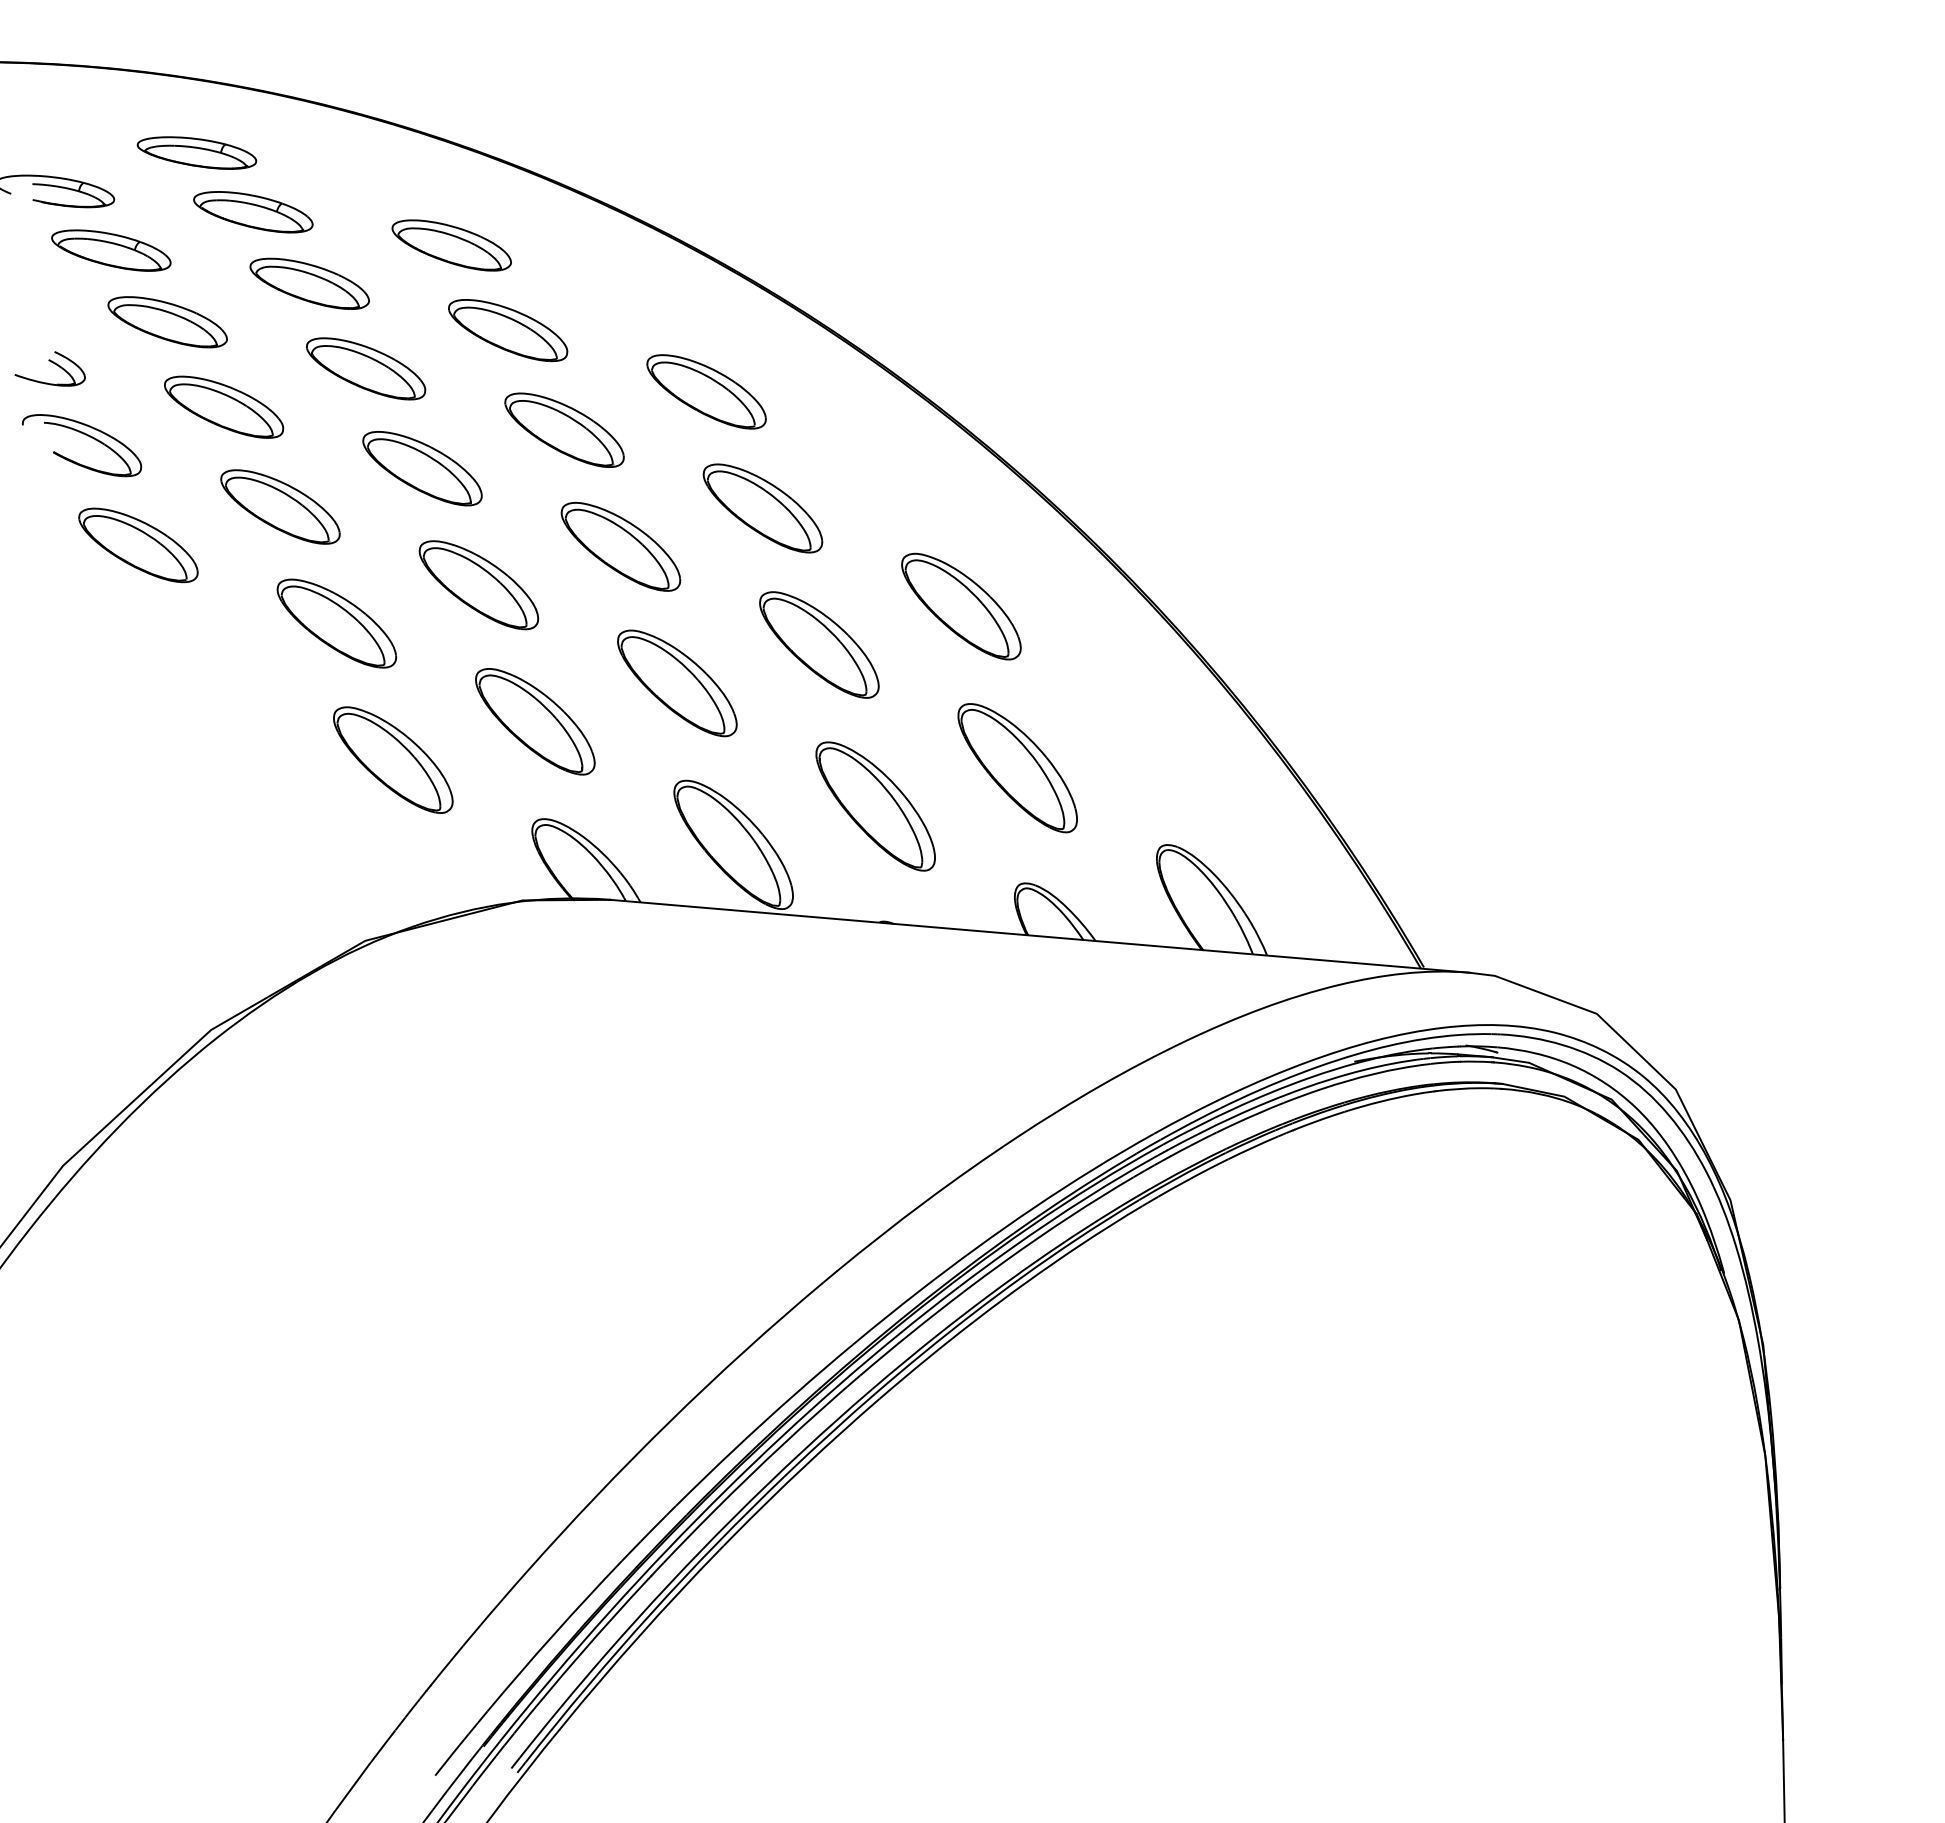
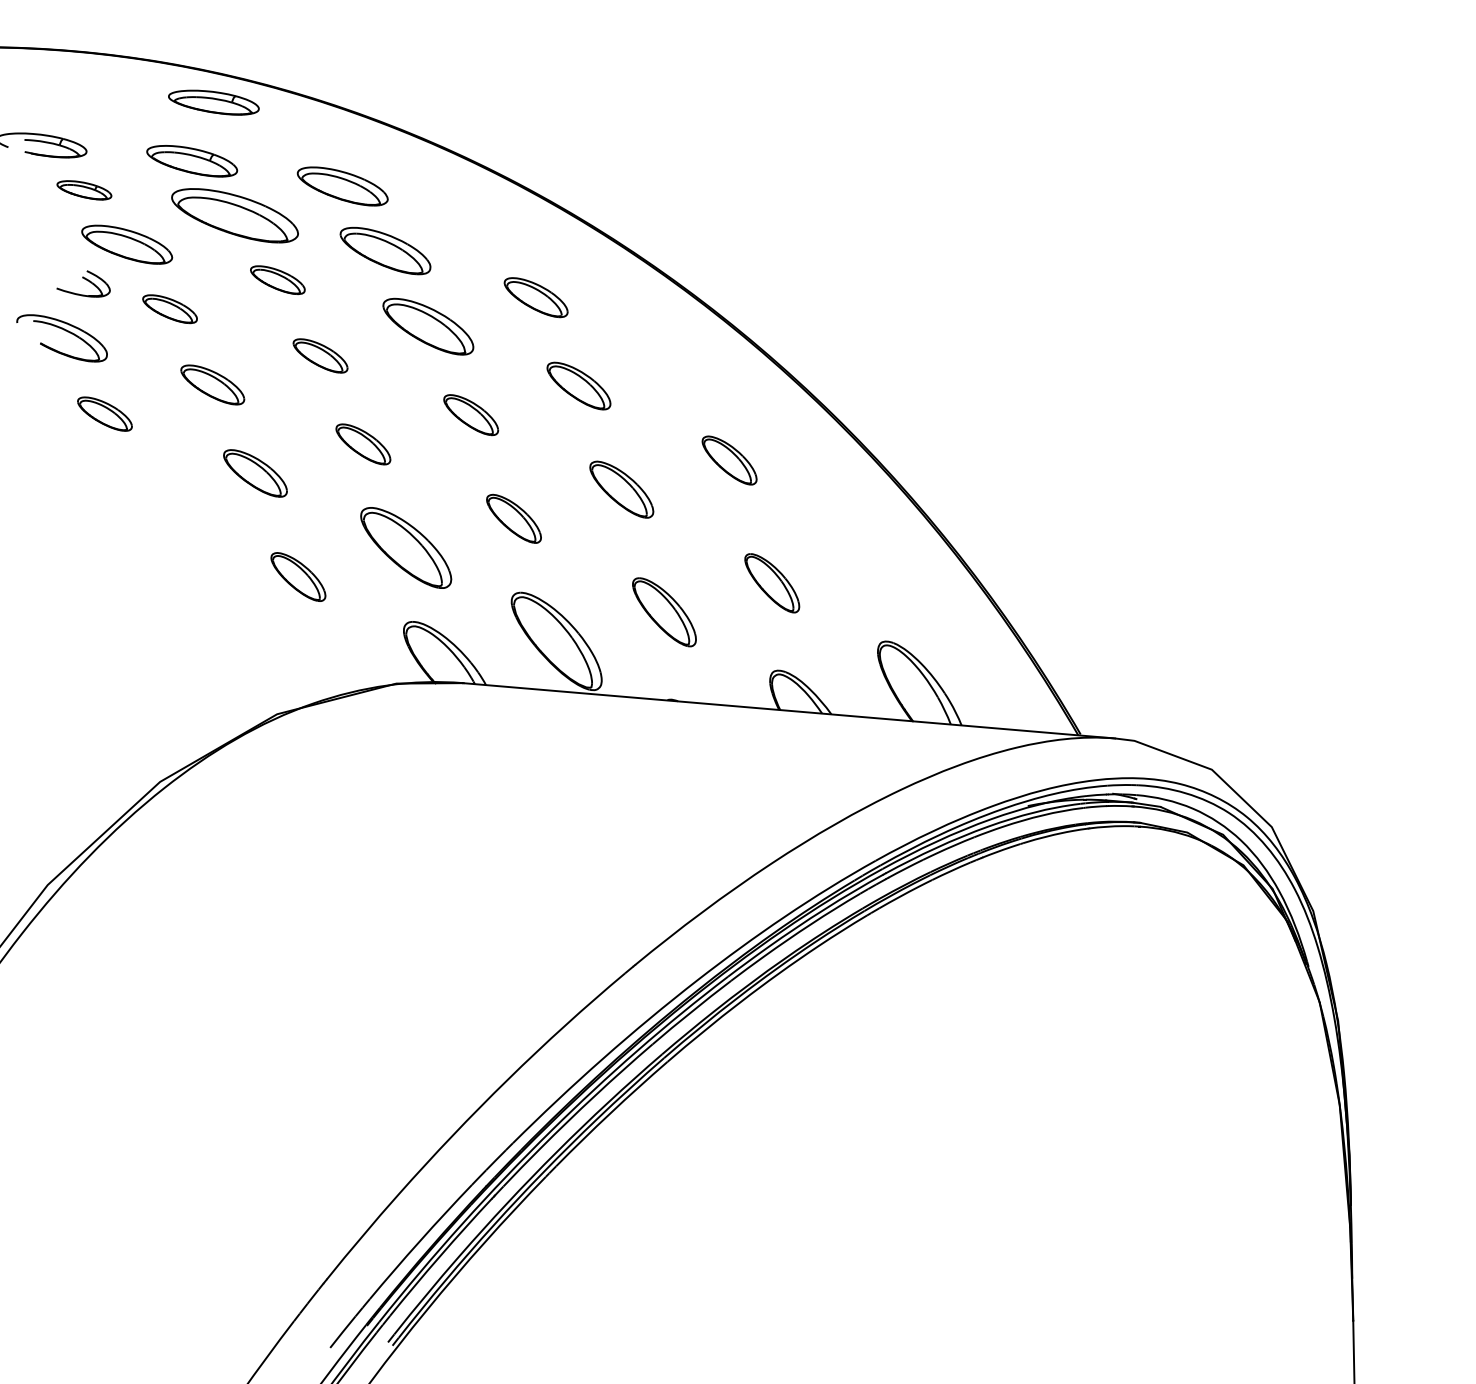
part: (196, 152) -> (213, 102), moved
part: (111, 250) -> (84, 190), size x0.6
part: (309, 283) -> (234, 215), size x1.4
part: (49, 368) -> (82, 283), moved
part: (366, 368) -> (278, 279), size x0.6
part: (706, 391) -> (536, 297), size x0.7
part: (224, 406) -> (170, 308), size x0.6
part: (422, 468) -> (320, 355), size x0.6
part: (280, 506) -> (212, 384), size x0.7
part: (762, 508) -> (578, 386), size x0.7
part: (138, 545) -> (104, 414), size x0.6
part: (620, 546) -> (470, 414), size x0.6
part: (478, 585) -> (363, 444), size x0.6
part: (961, 606) -> (729, 460), size x0.6
part: (336, 623) -> (255, 473), size x0.7
part: (819, 644) -> (621, 489), size x0.7
part: (677, 683) -> (514, 518), size x0.6
part: (393, 759) -> (298, 576), size x0.6
part: (1017, 768) -> (772, 583), size x0.6
part: (875, 806) -> (664, 612), size x0.7

